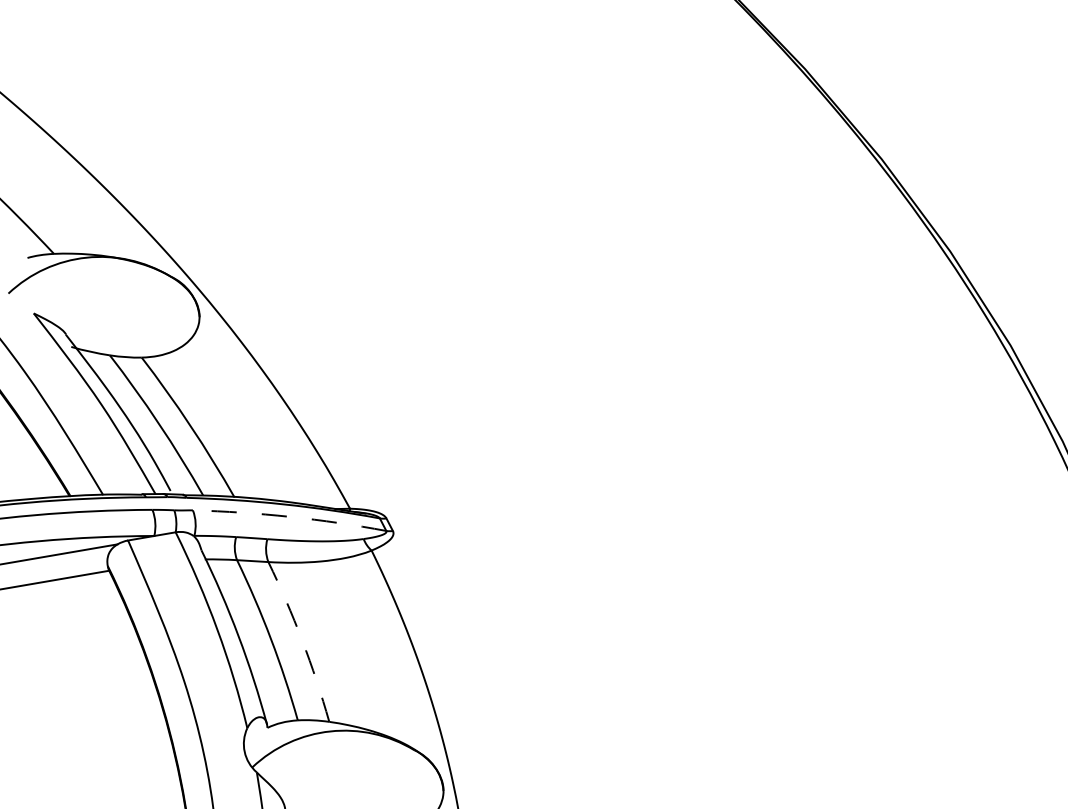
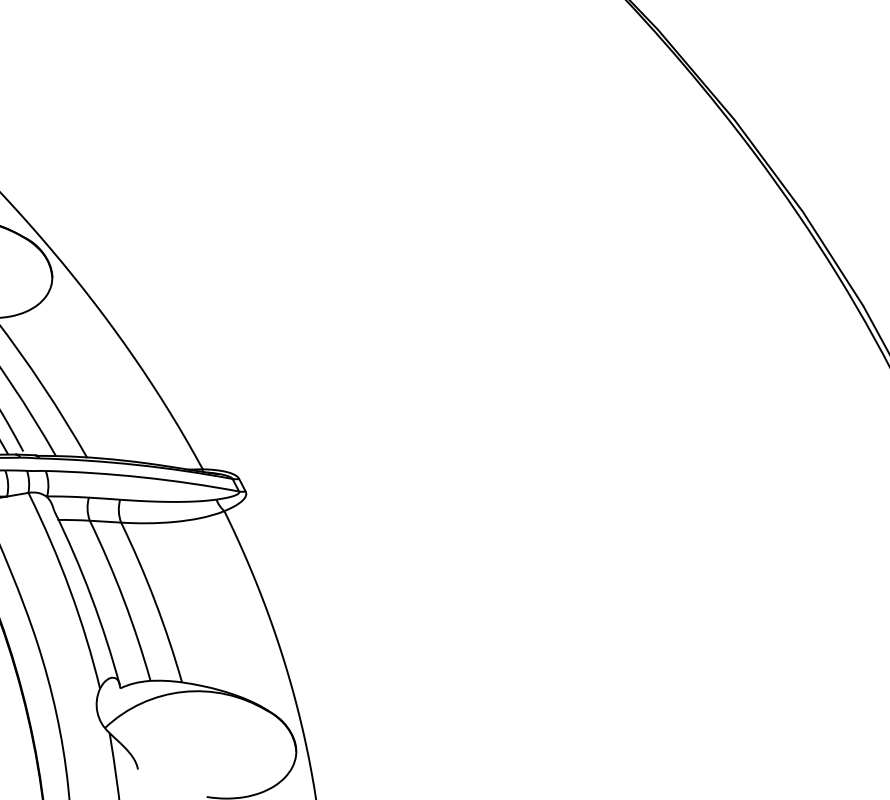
arc: (290, 516) -> (143, 477), dashed -> solid
arc: (302, 640) -> (155, 601), dashed -> solid

